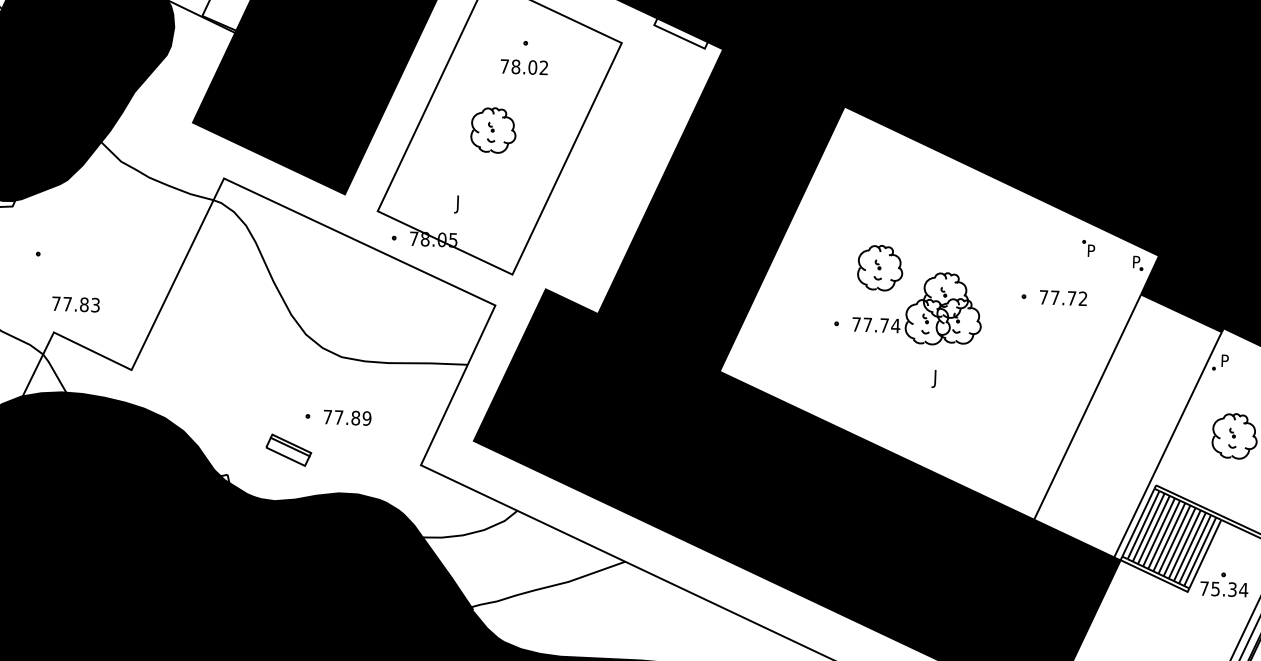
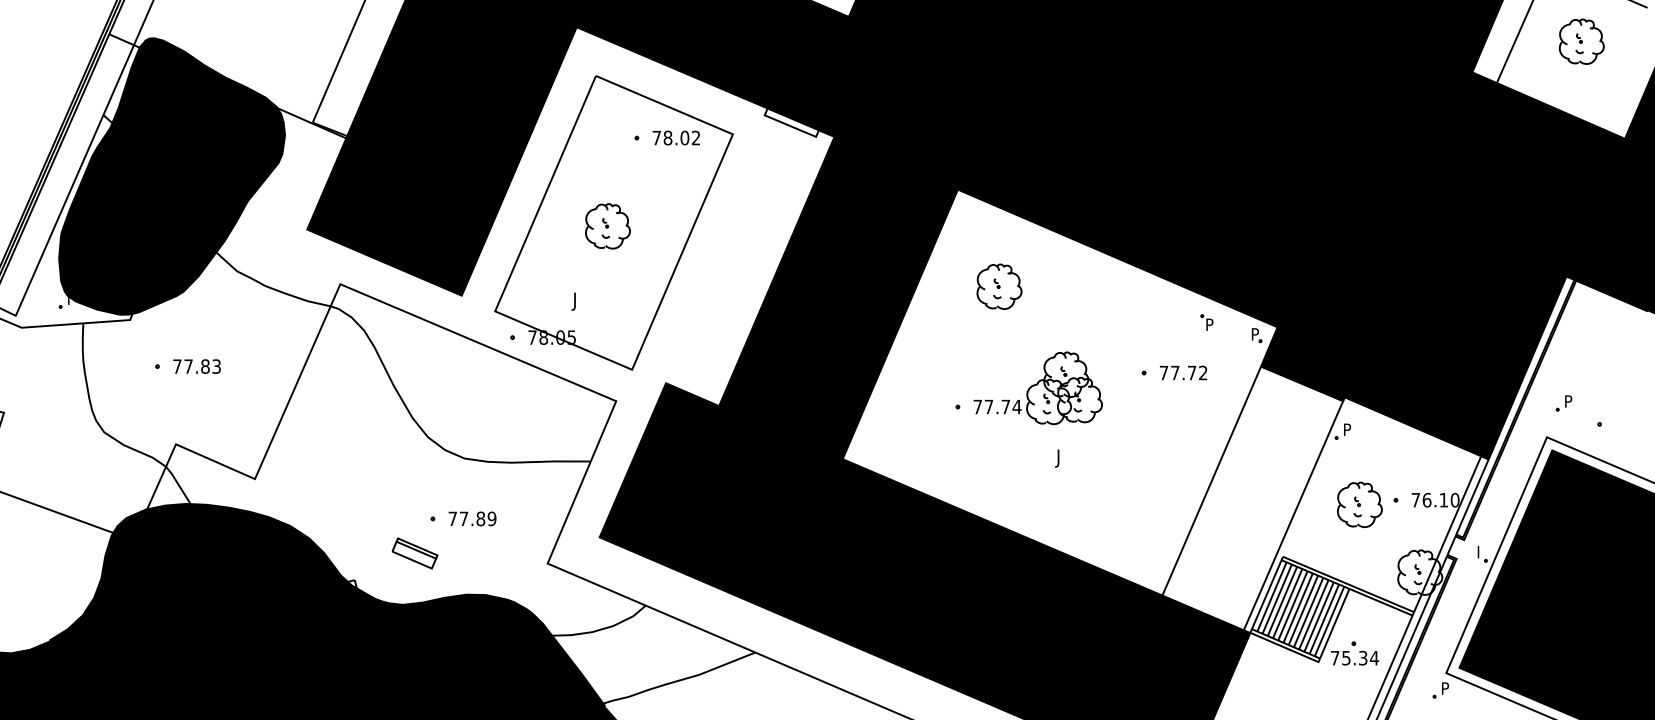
text: (523, 66) -> (675, 137), moved
part: (880, 267) -> (999, 286), moved
text: (75, 304) -> (196, 366), moved

